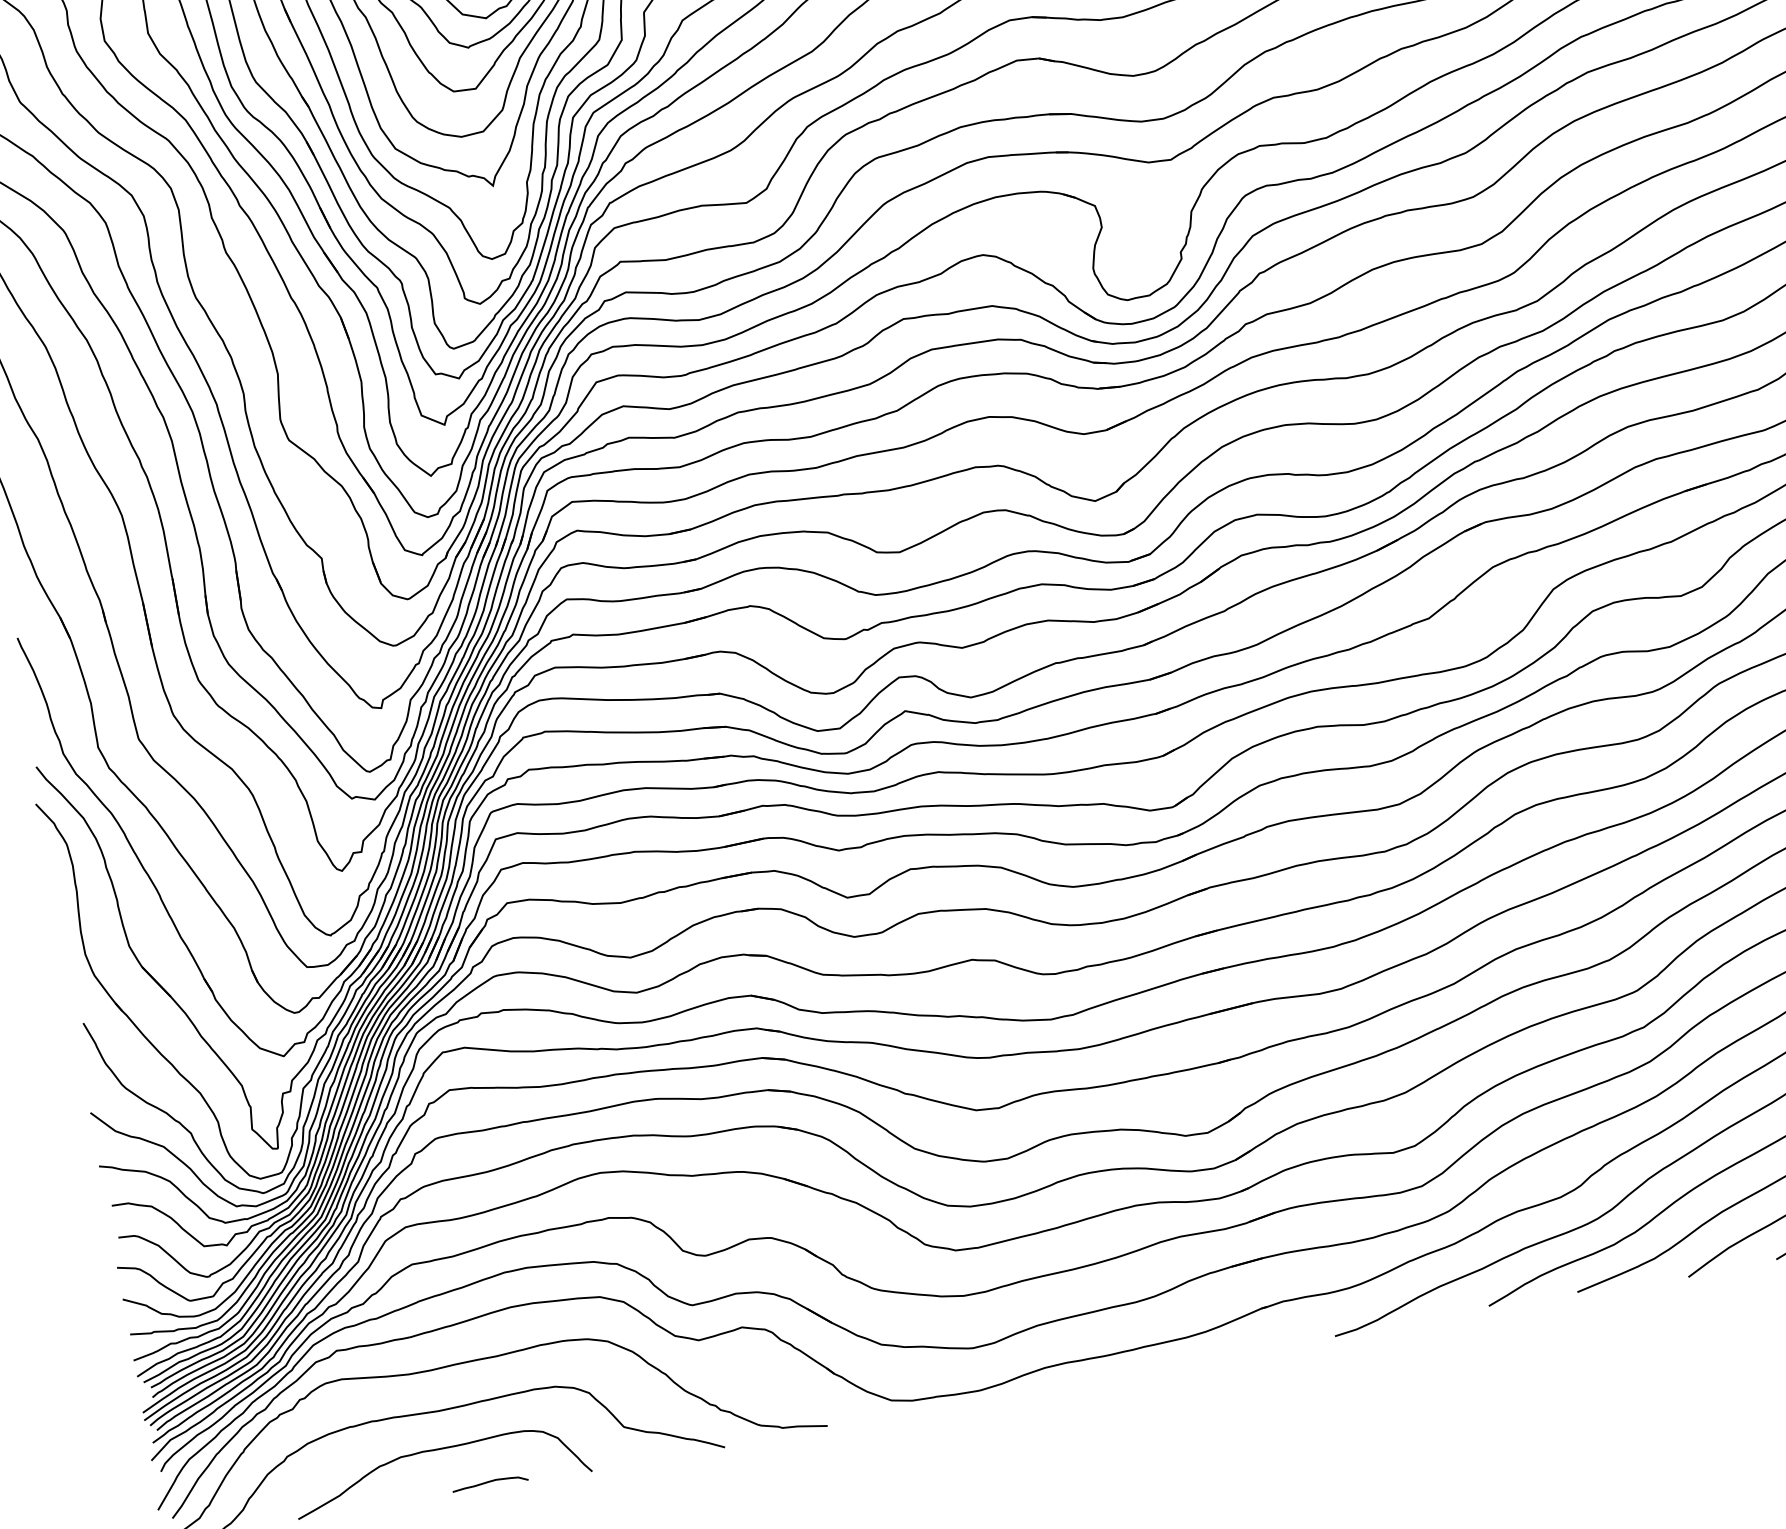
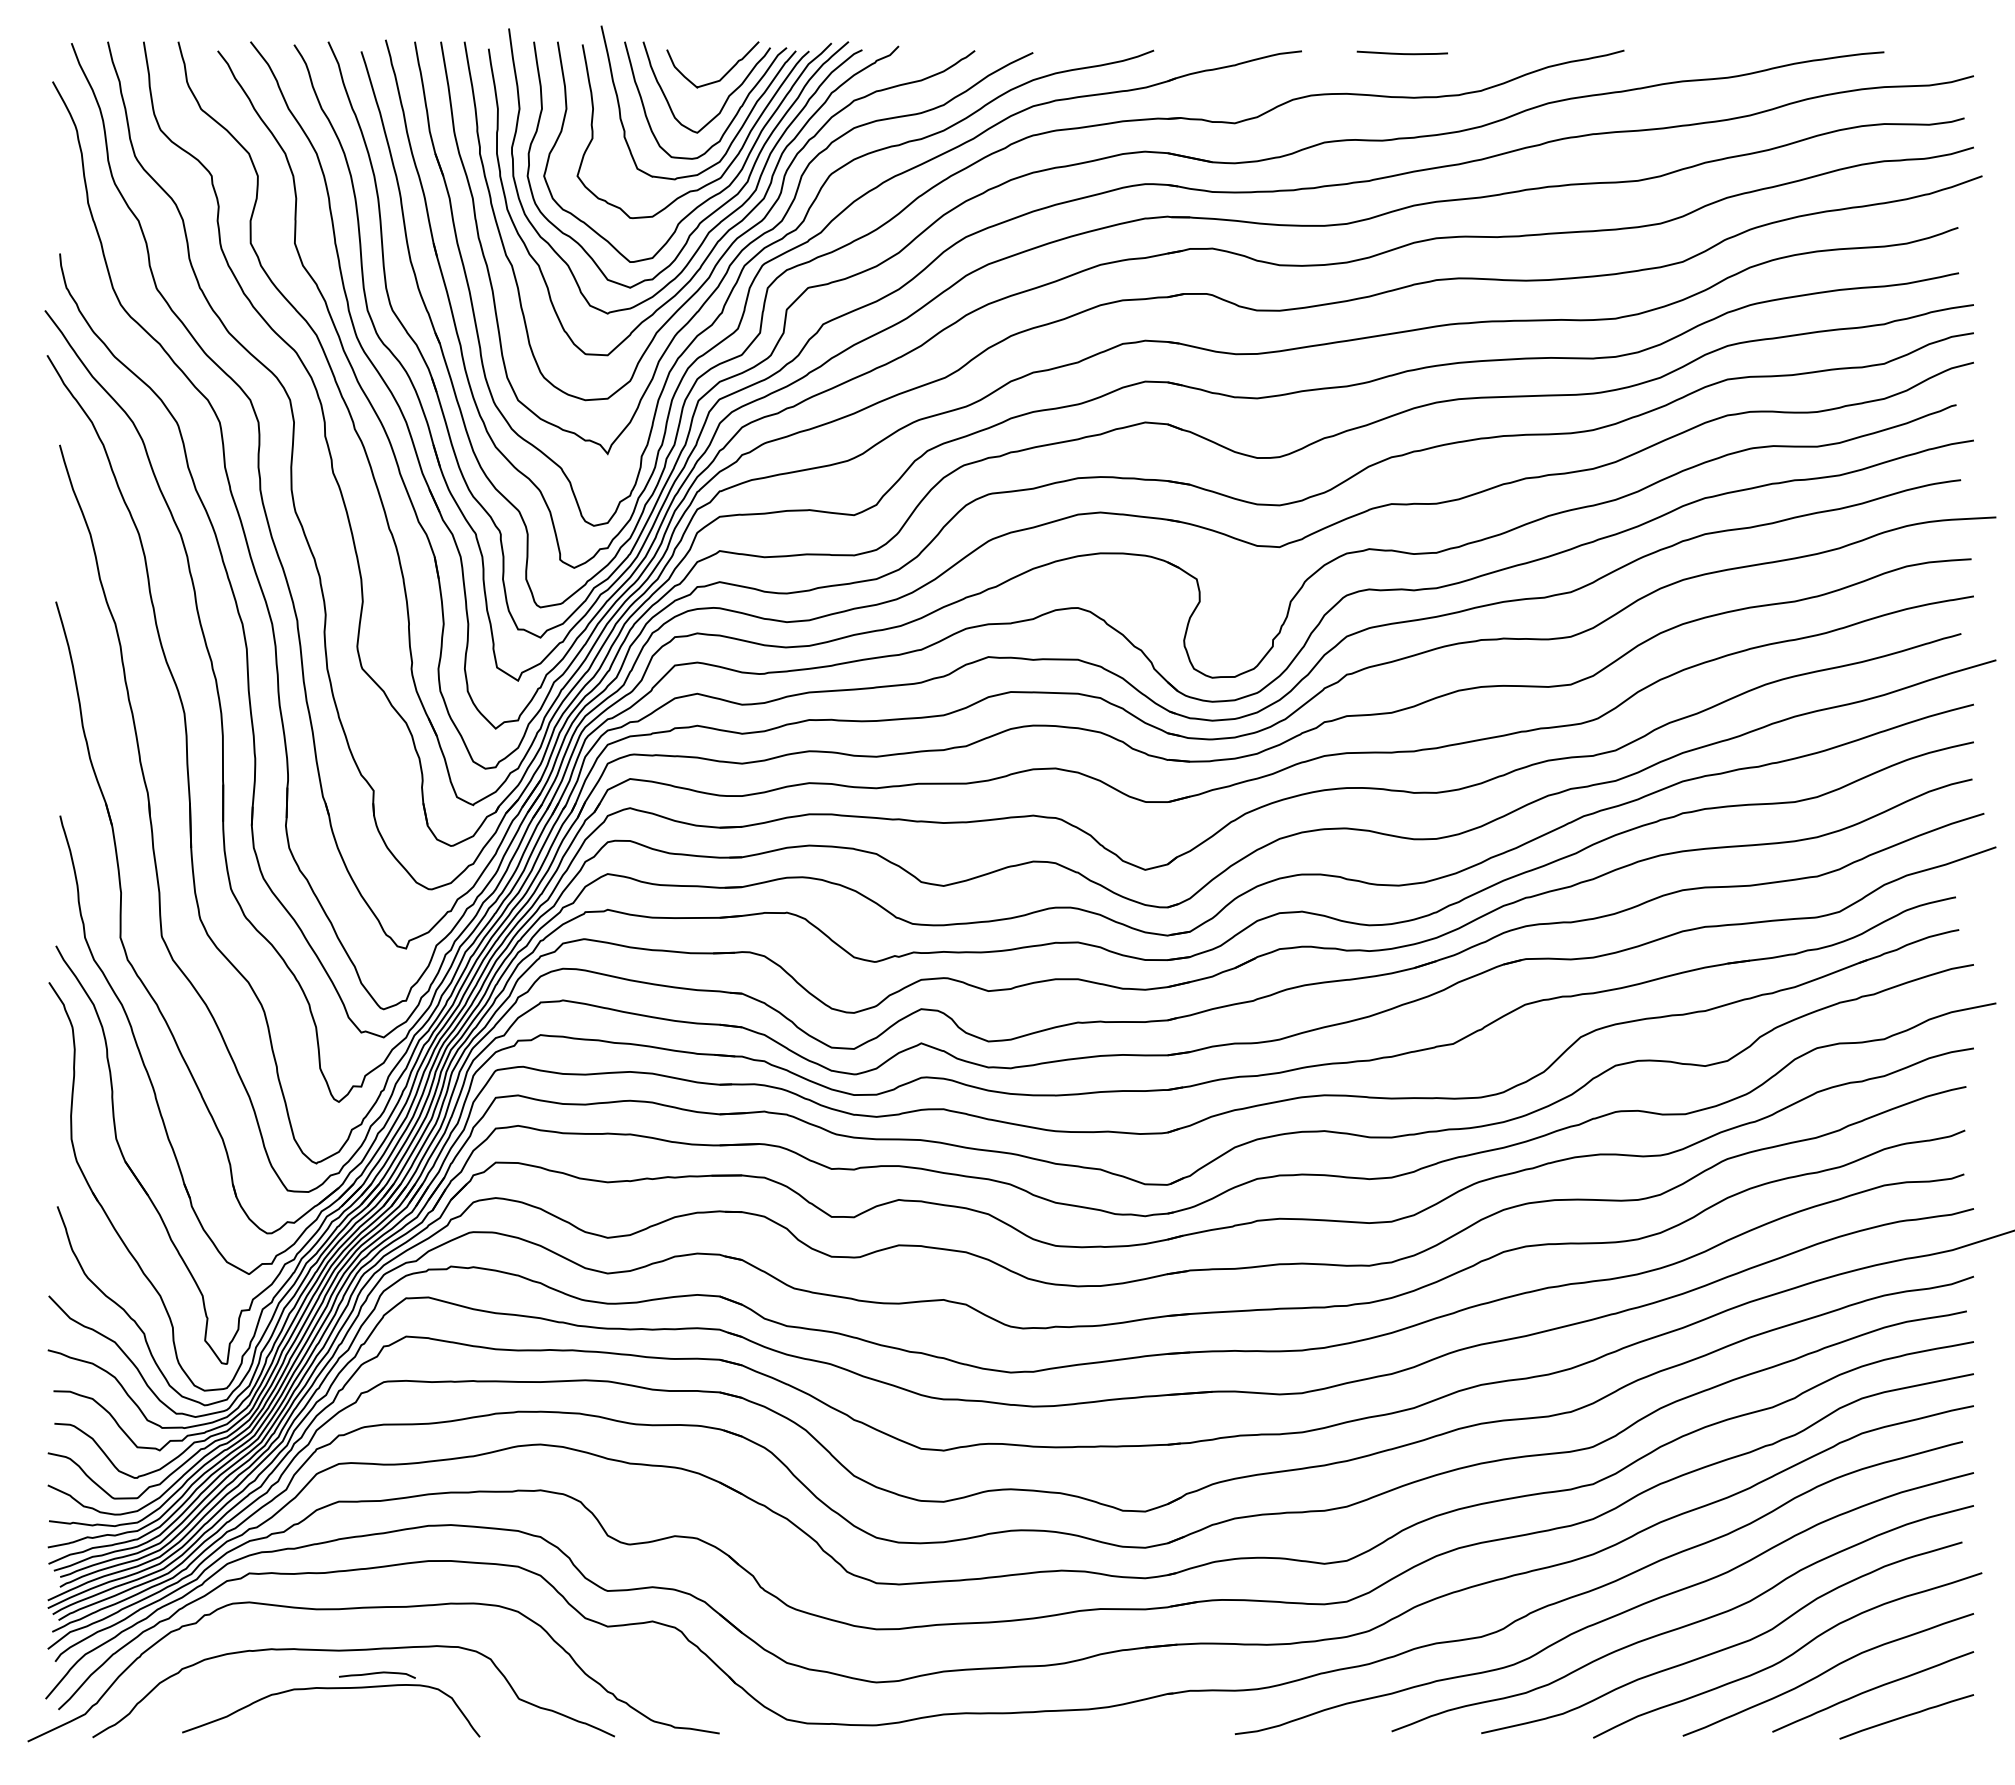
curve: (490, 1482) -> (377, 1673), moved

